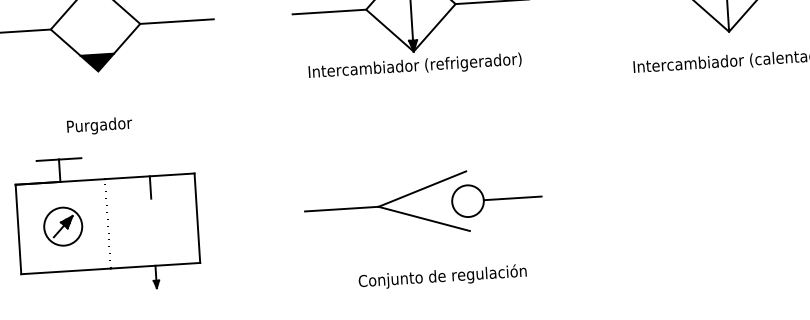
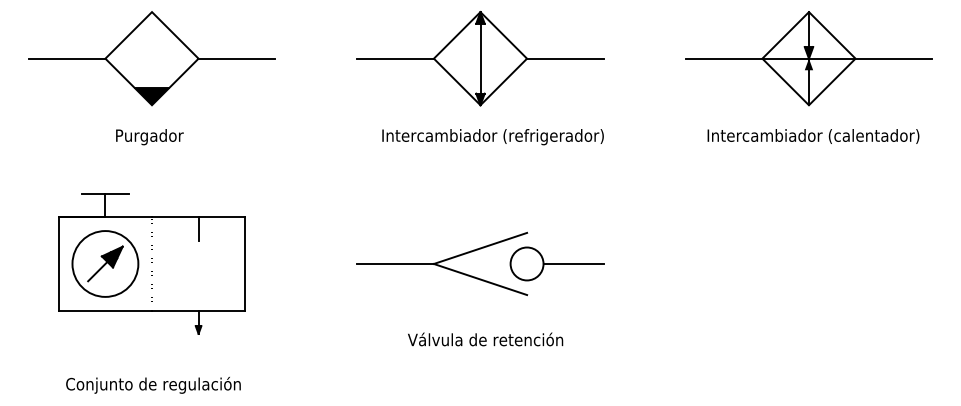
text: (414, 67) -> (492, 137), moved
text: (99, 126) -> (149, 137), moved
part: (63, 226) -> (105, 263), size x1.67
text: (442, 276) -> (495, 340), Conjunto de regulación -> Válvula de retención

